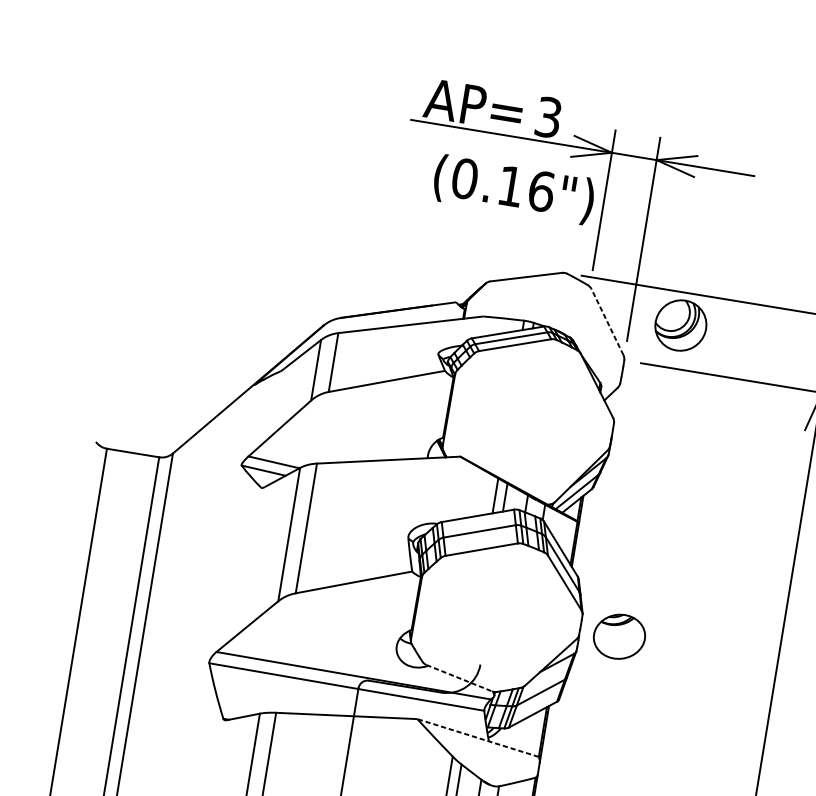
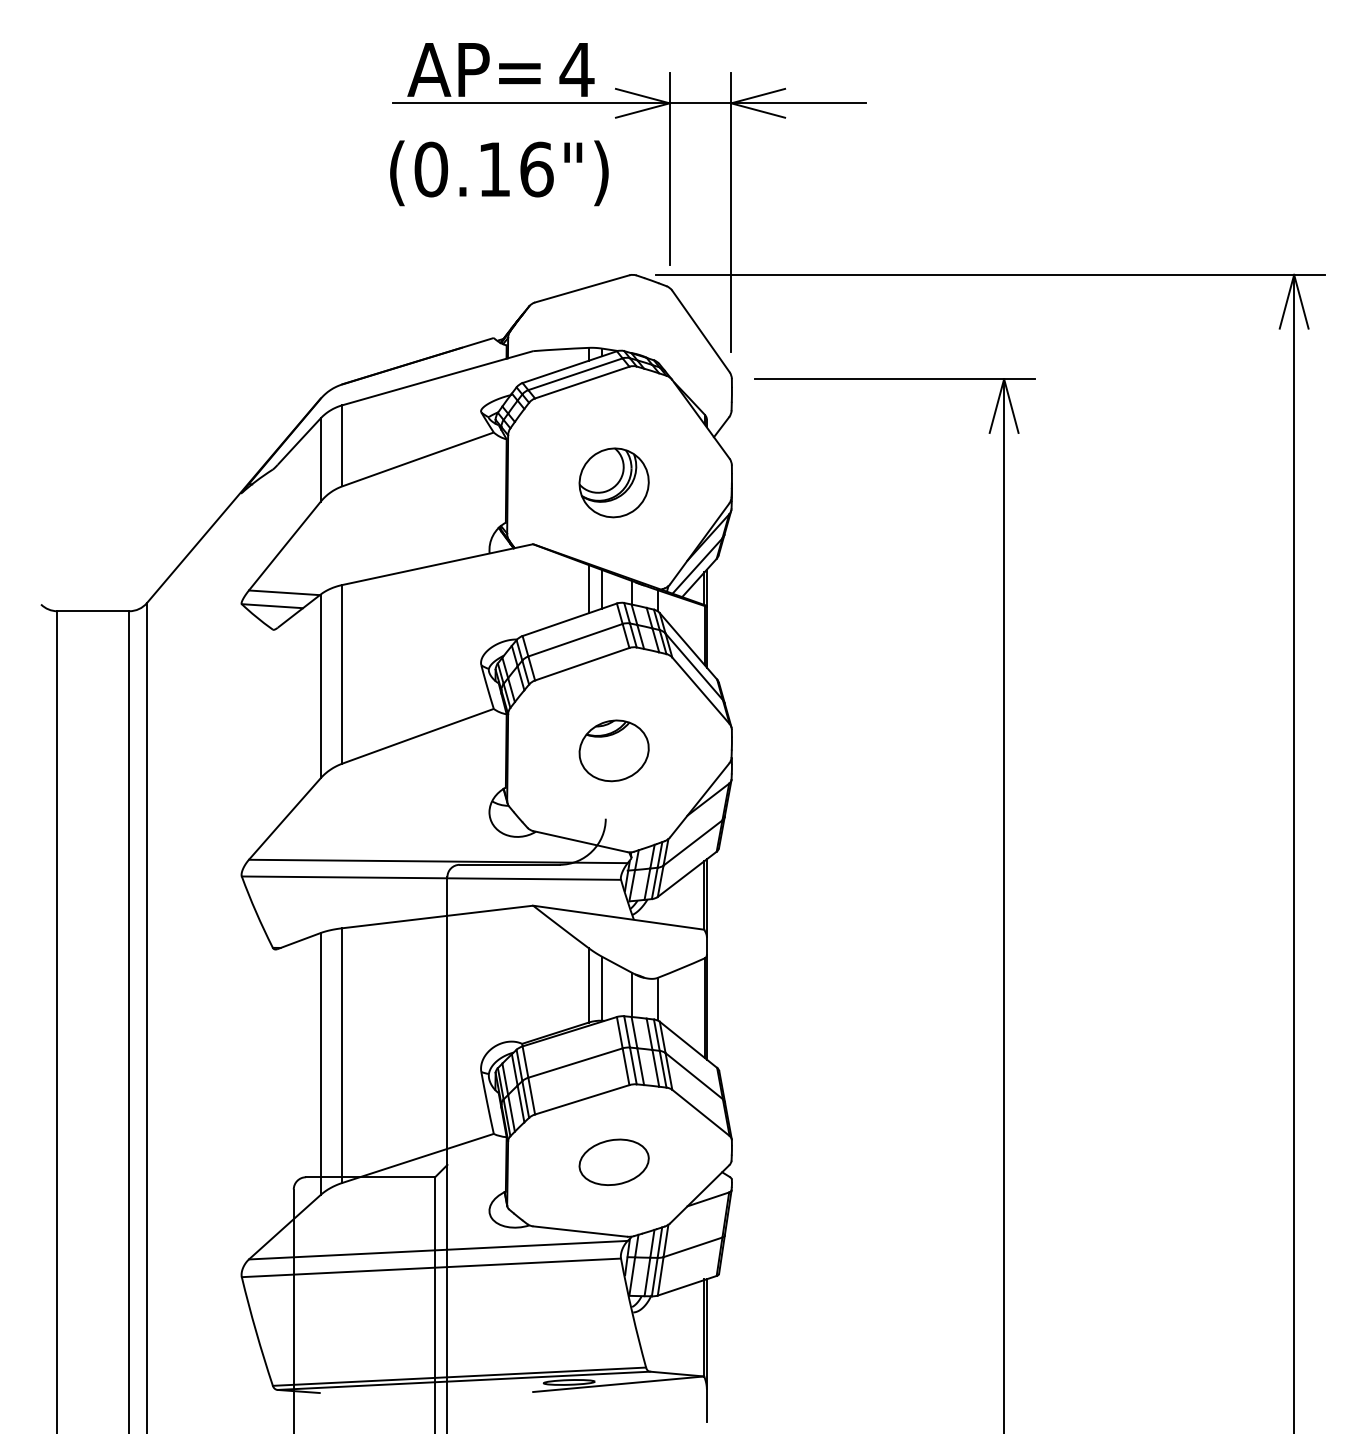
text: (548, 117) -> (576, 69), 3 -> 4
text: (514, 189) -> (499, 173), moved
line: (607, 322) -> (700, 331), dashed -> solid
part: (680, 325) -> (613, 482), moved
part: (619, 636) -> (613, 750), moved
line: (459, 678) -> (580, 841), dashed -> solid
line: (477, 737) -> (618, 917), dashed -> solid

